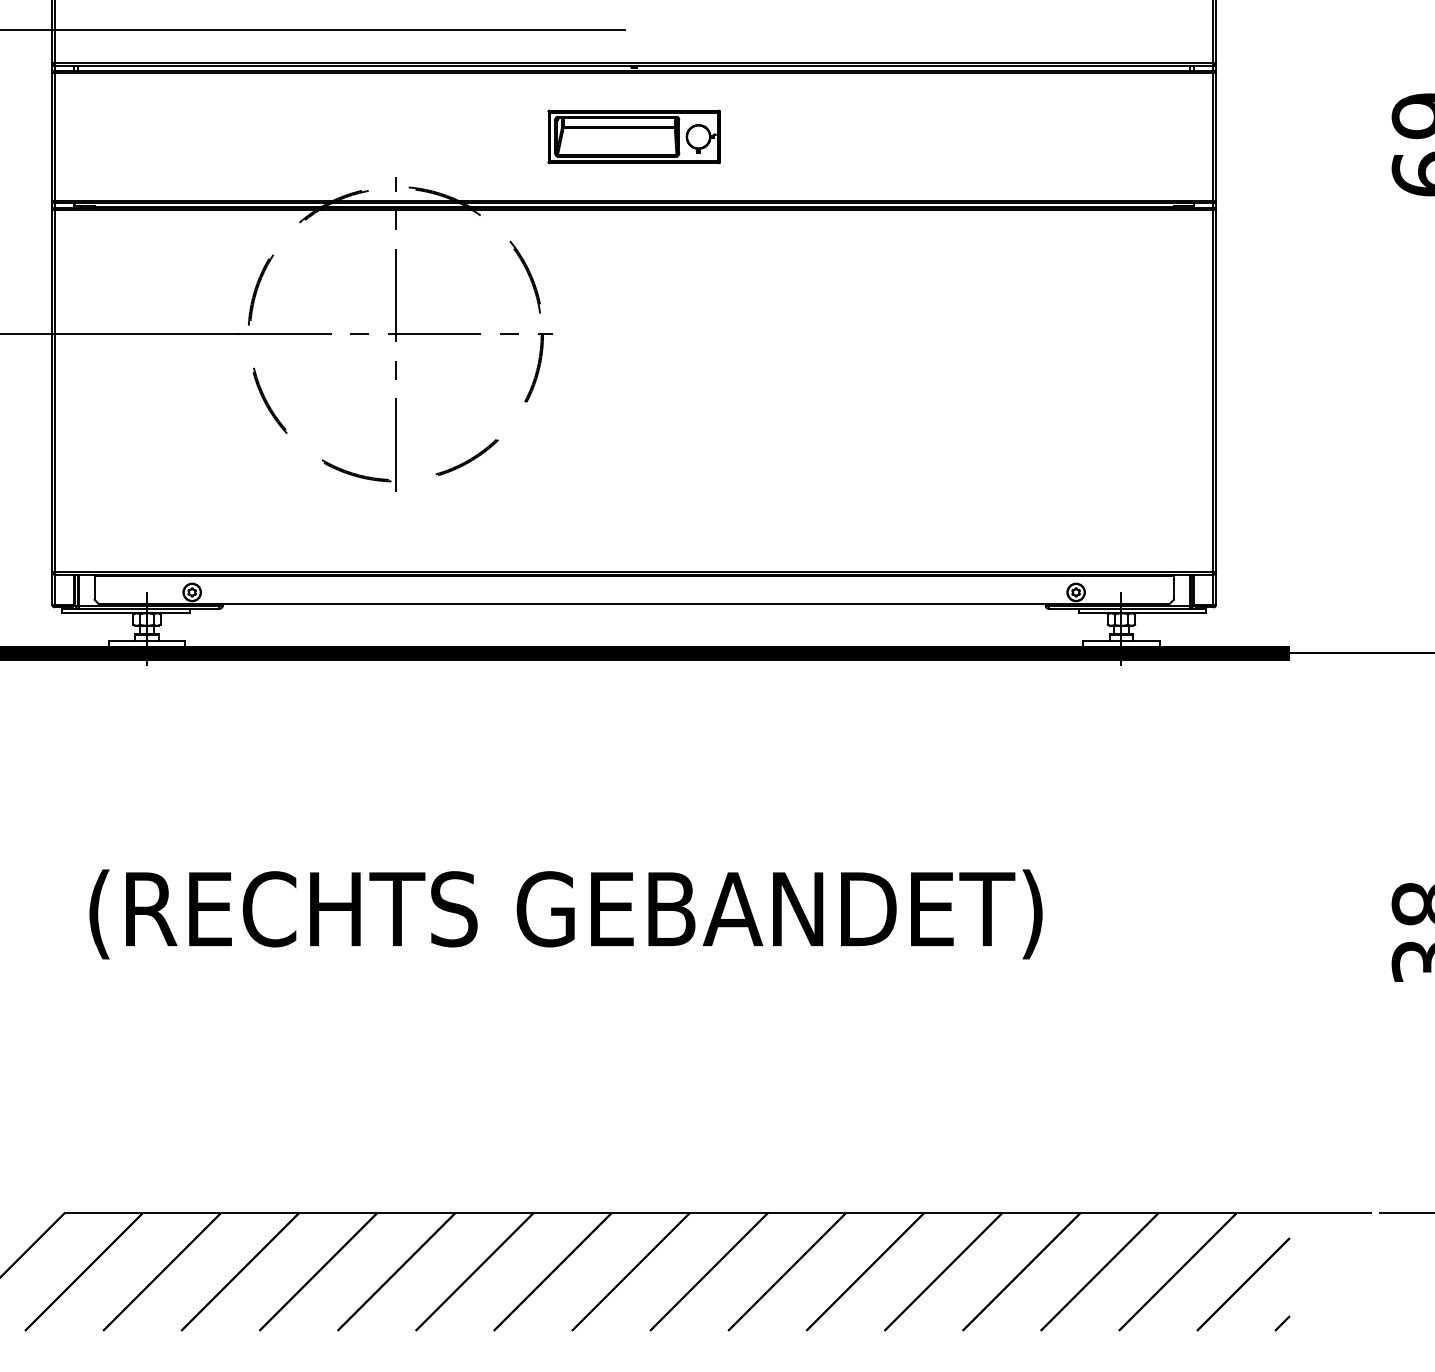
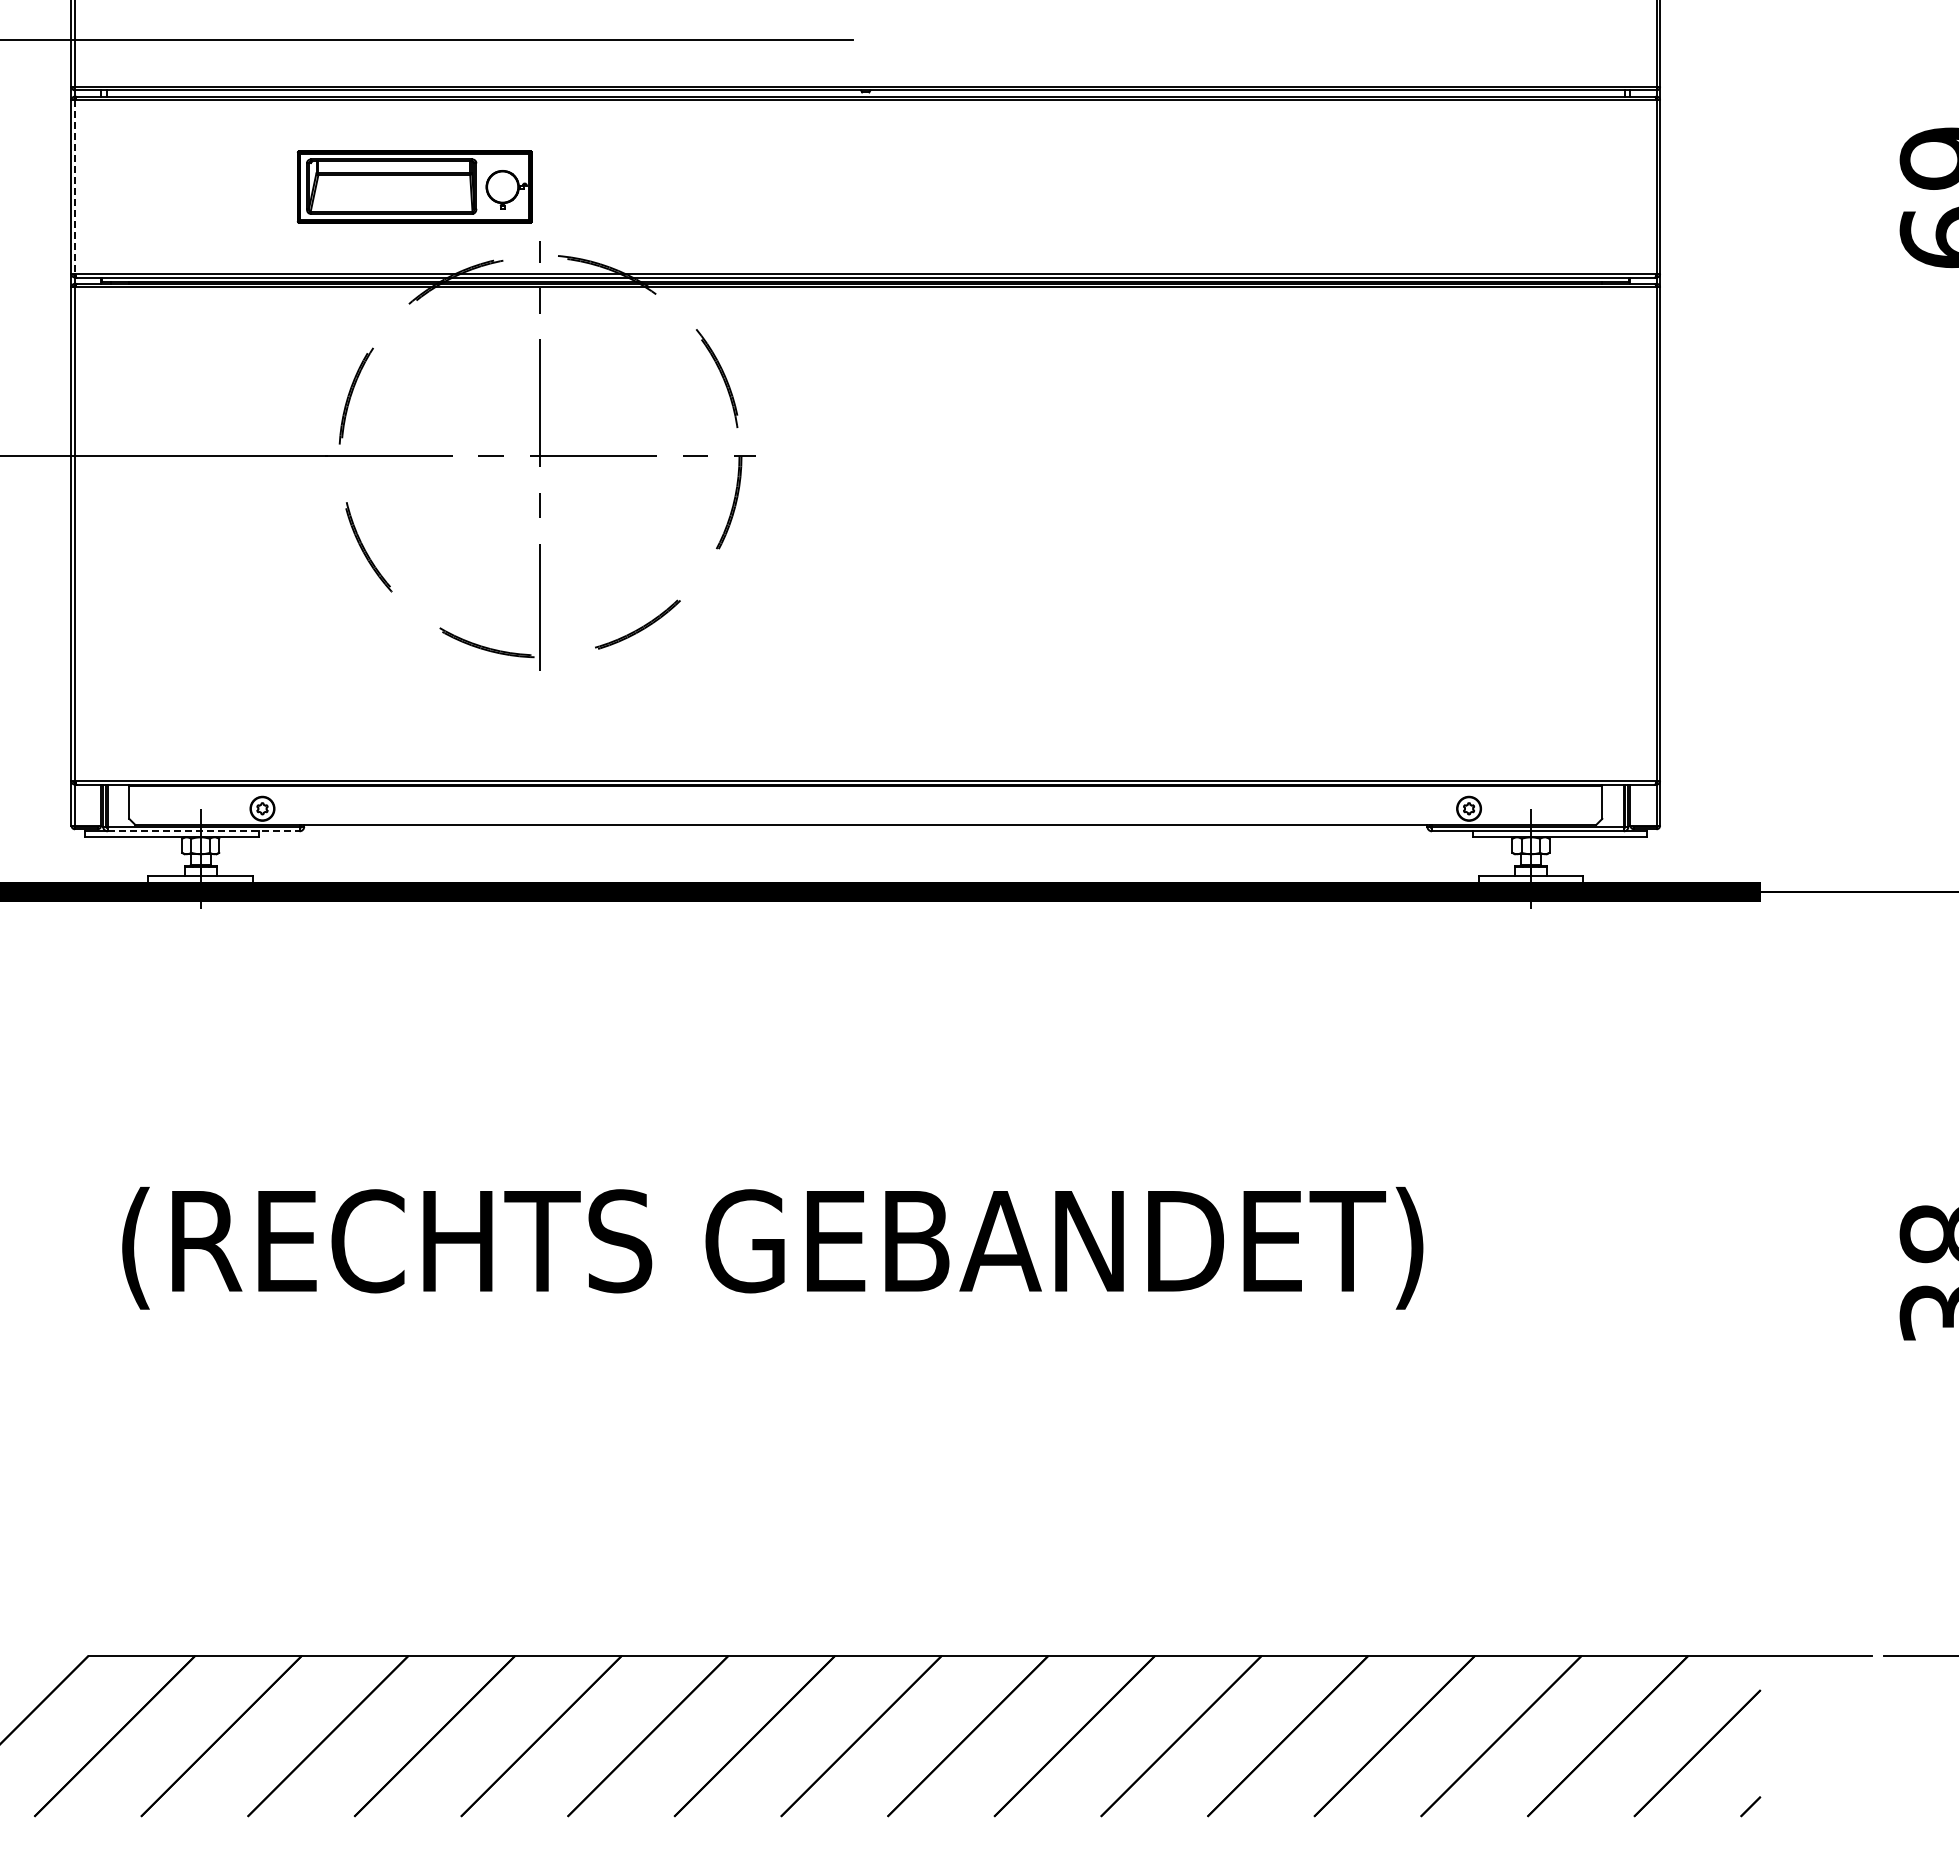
part: (633, 136) -> (414, 186), moved
line: (55, 137) -> (75, 187), solid -> dashed
line: (149, 609) -> (203, 831), solid -> dashed

